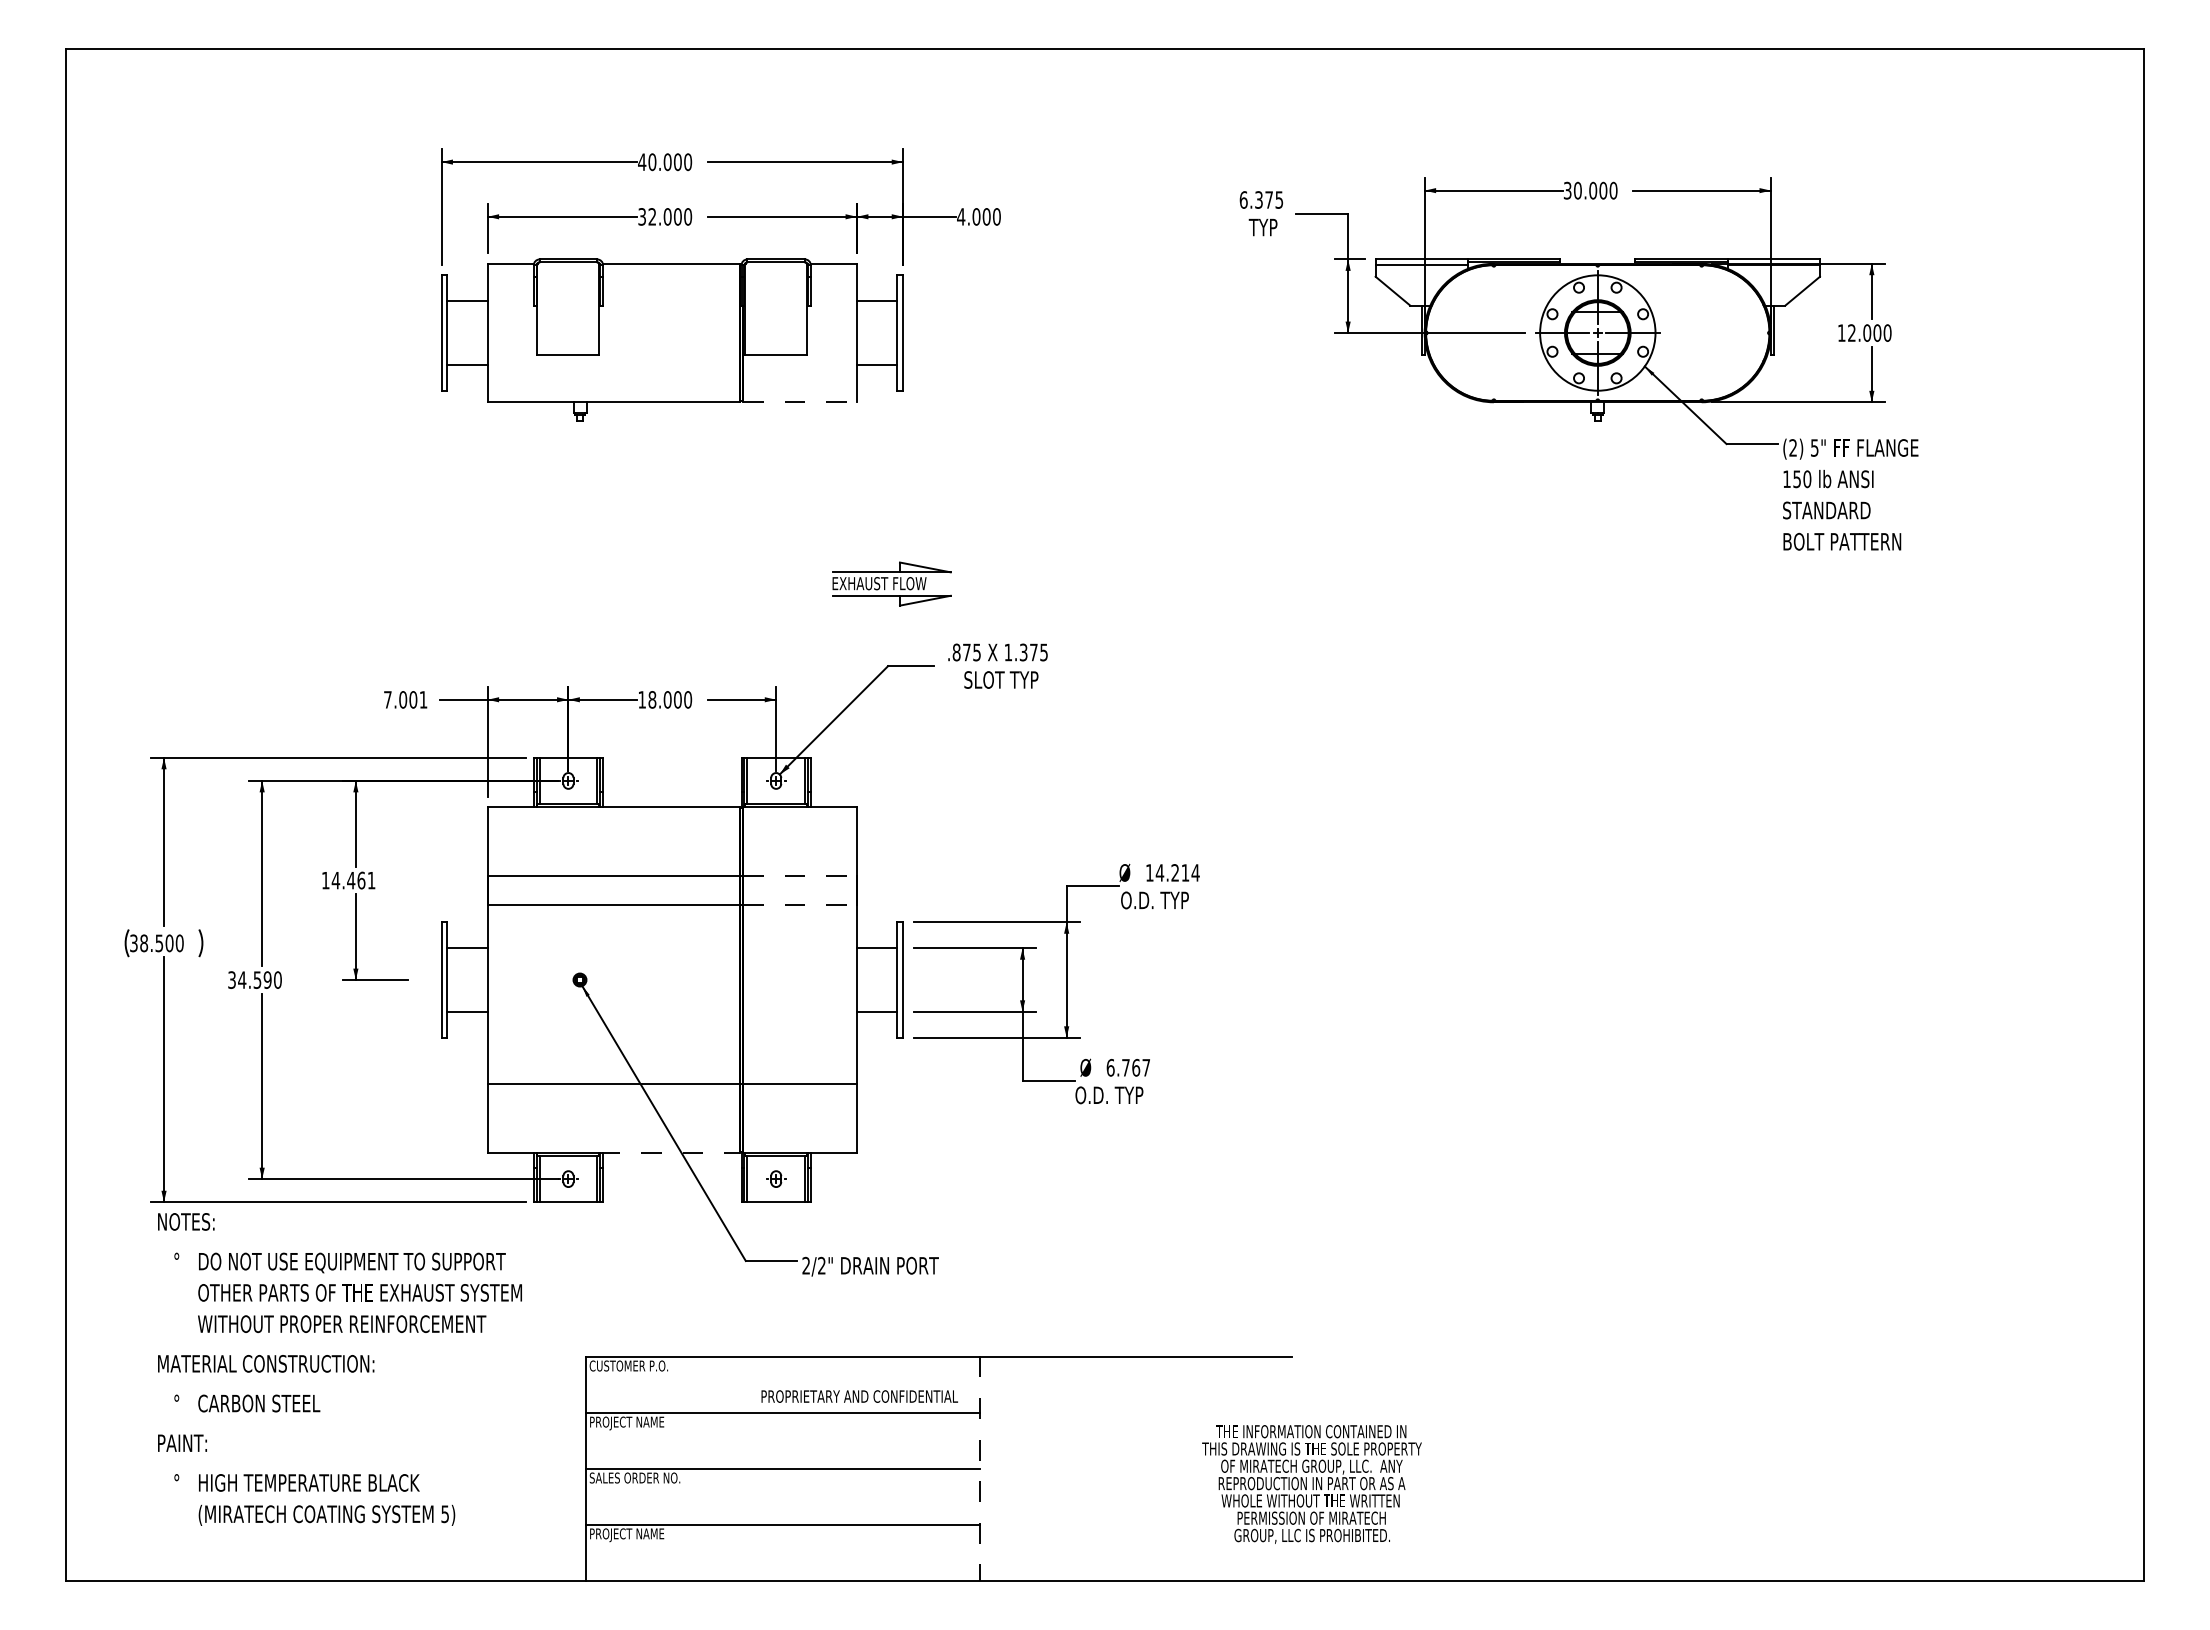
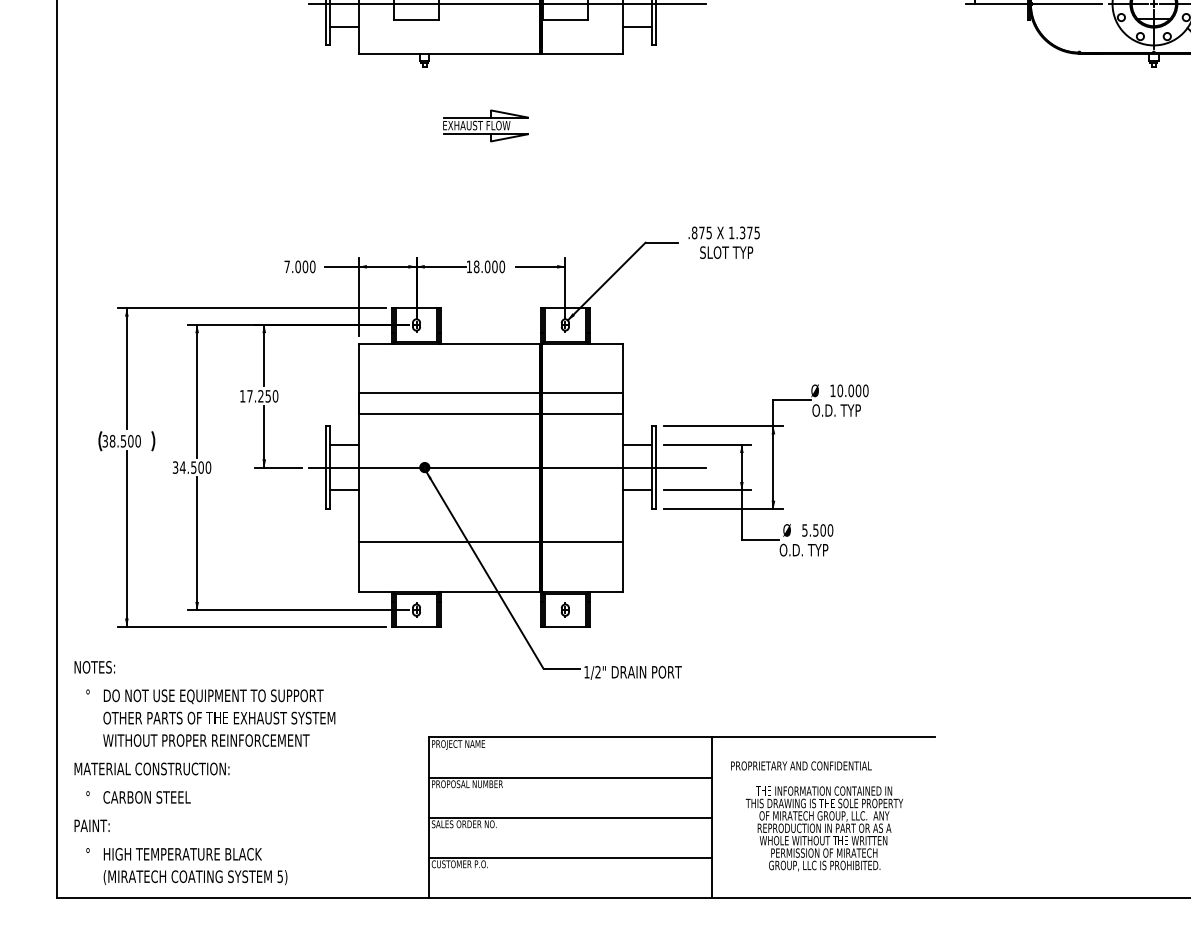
line: (695, 333) -> (507, 4), added
line: (800, 402) -> (582, 53), dashed -> solid
part: (891, 583) -> (485, 125), moved
text: (423, 699) -> (312, 266), 7.001 -> 7.000
text: (1177, 872) -> (852, 390), 14.214 -> 10.000
line: (800, 876) -> (582, 393), dashed -> solid
text: (353, 880) -> (262, 396), 14.461 -> 17.250
line: (800, 905) -> (582, 414), dashed -> solid
text: (267, 979) -> (200, 467), 34.590 -> 34.500
line: (695, 980) -> (507, 467), added
text: (1128, 1067) -> (817, 530), 6.767 -> 5.500
line: (670, 1153) -> (489, 591), dashed -> solid
text: (805, 1265) -> (586, 672), 2/2" -> 1/2"
text: (628, 1367) -> (459, 745), CUSTOMER P.O. -> PROJECT NAME
text: (339, 1369) -> (204, 773), moved
text: (859, 1396) -> (801, 765), moved
text: (648, 1423) -> (473, 785), PROJECT NAME -> PROPOSAL NUMBER
line: (980, 1469) -> (711, 818), dashed -> solid
text: (1311, 1484) -> (824, 828), moved
text: (628, 1535) -> (459, 865), PROJECT NAME -> CUSTOMER P.O.

